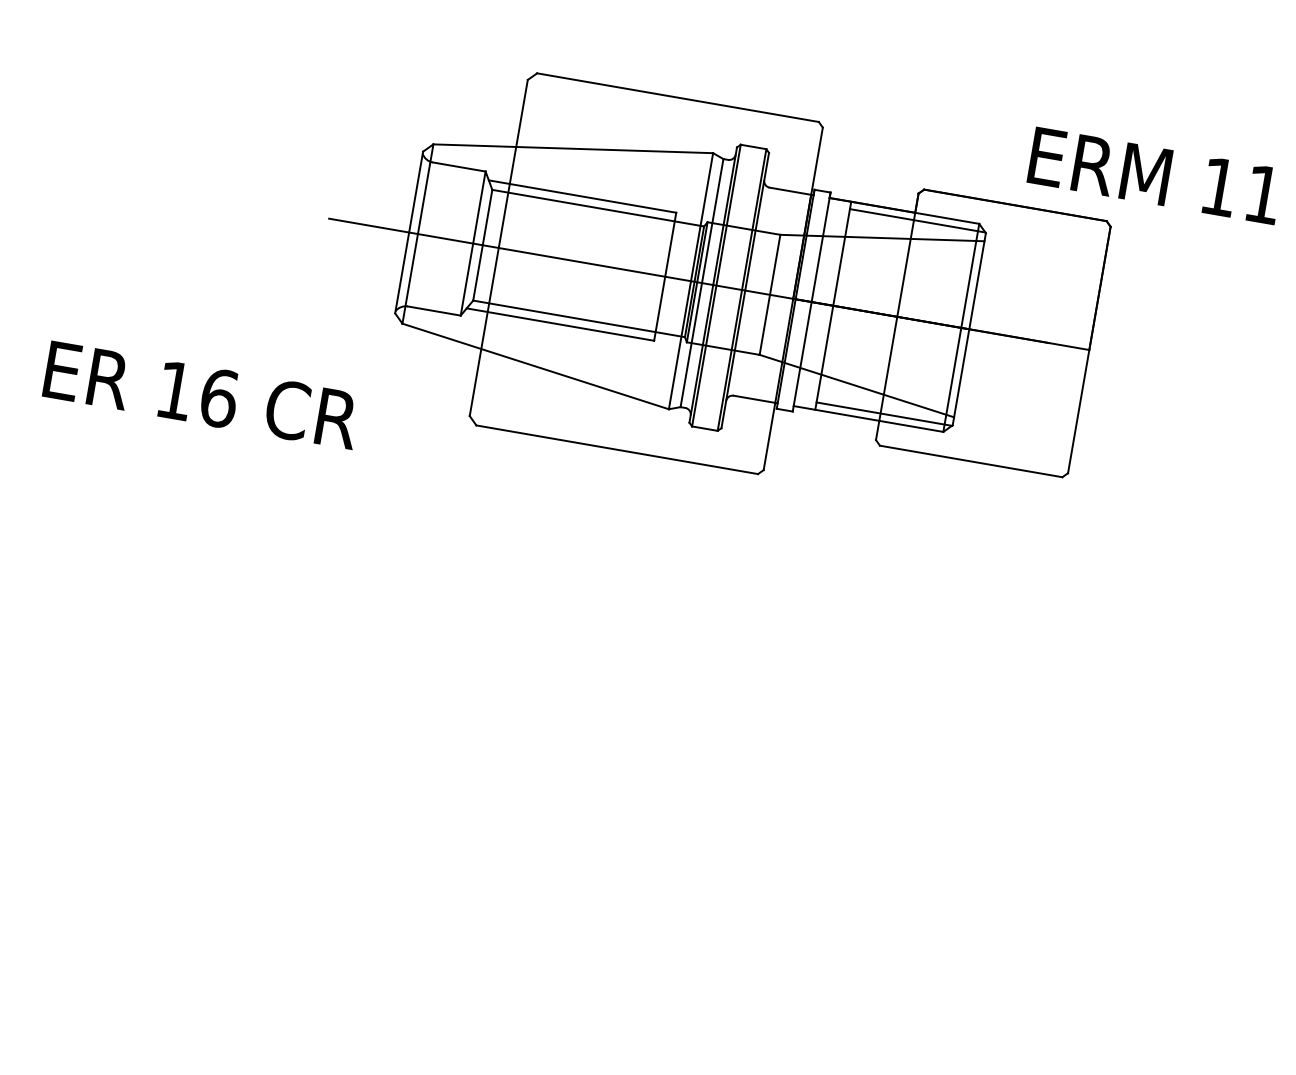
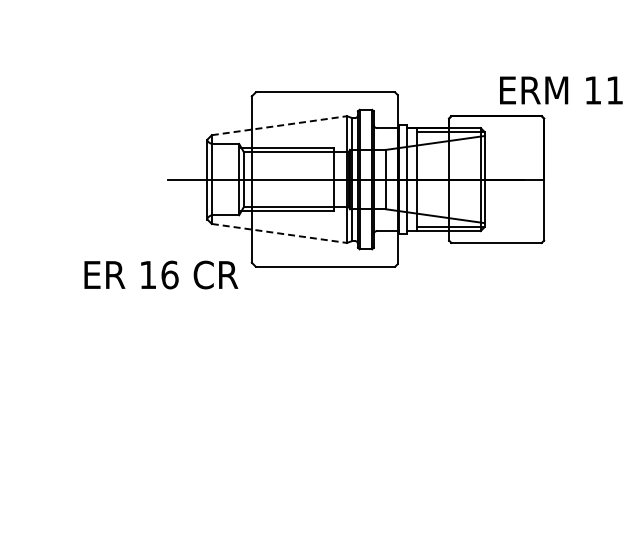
line: (573, 148) -> (279, 125), solid -> dashed
line: (535, 366) -> (279, 233), solid -> dashed
text: (202, 394) -> (161, 274), moved

